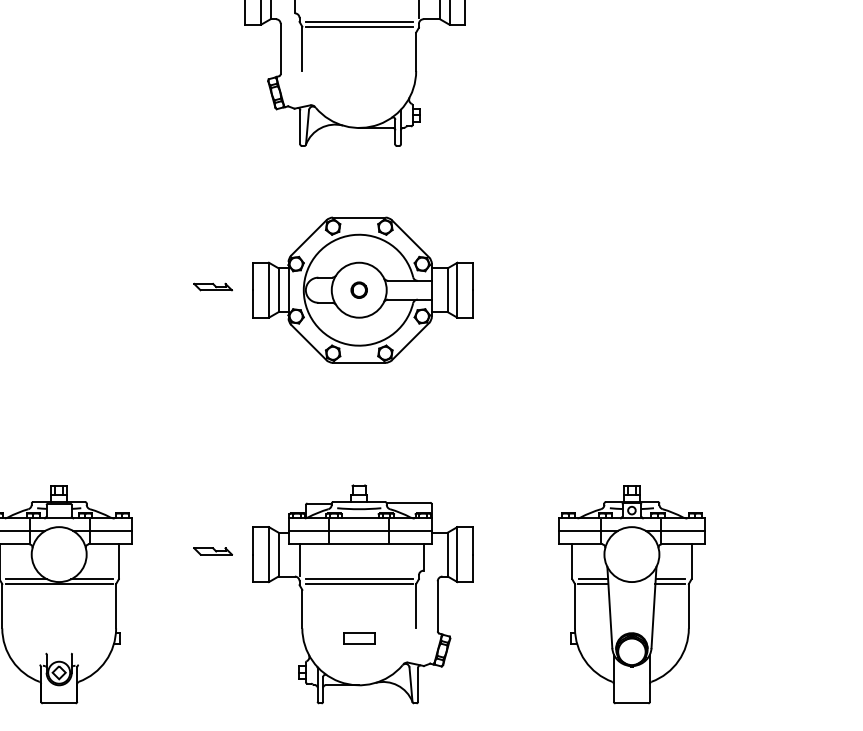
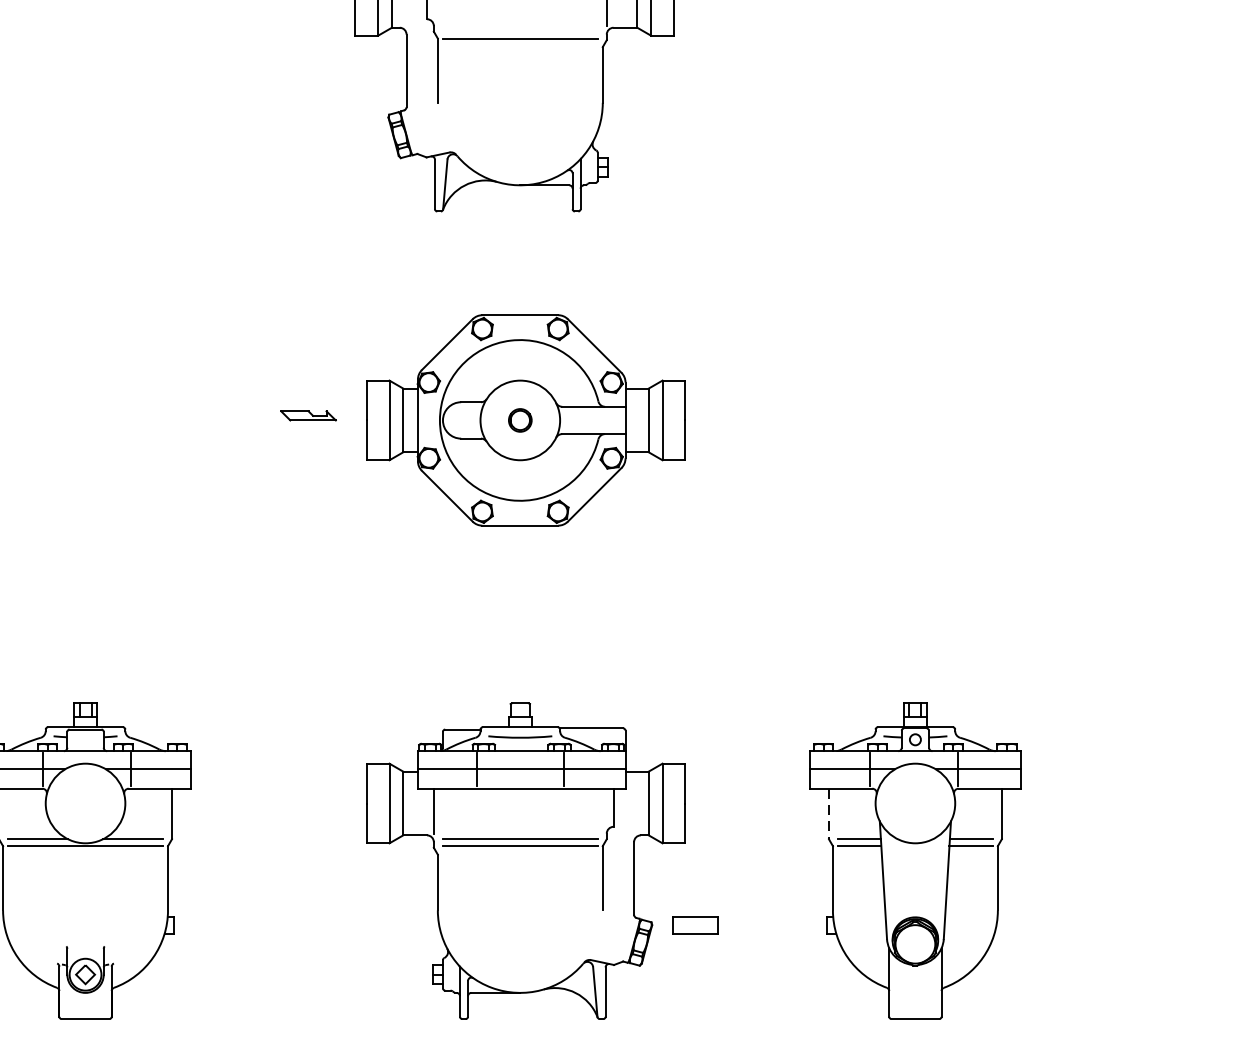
line: (358, 21) -> (519, 31), removed
part: (212, 551) -> (307, 799), removed
line: (572, 562) -> (829, 814), solid -> dashed
part: (359, 638) -> (696, 925), moved

